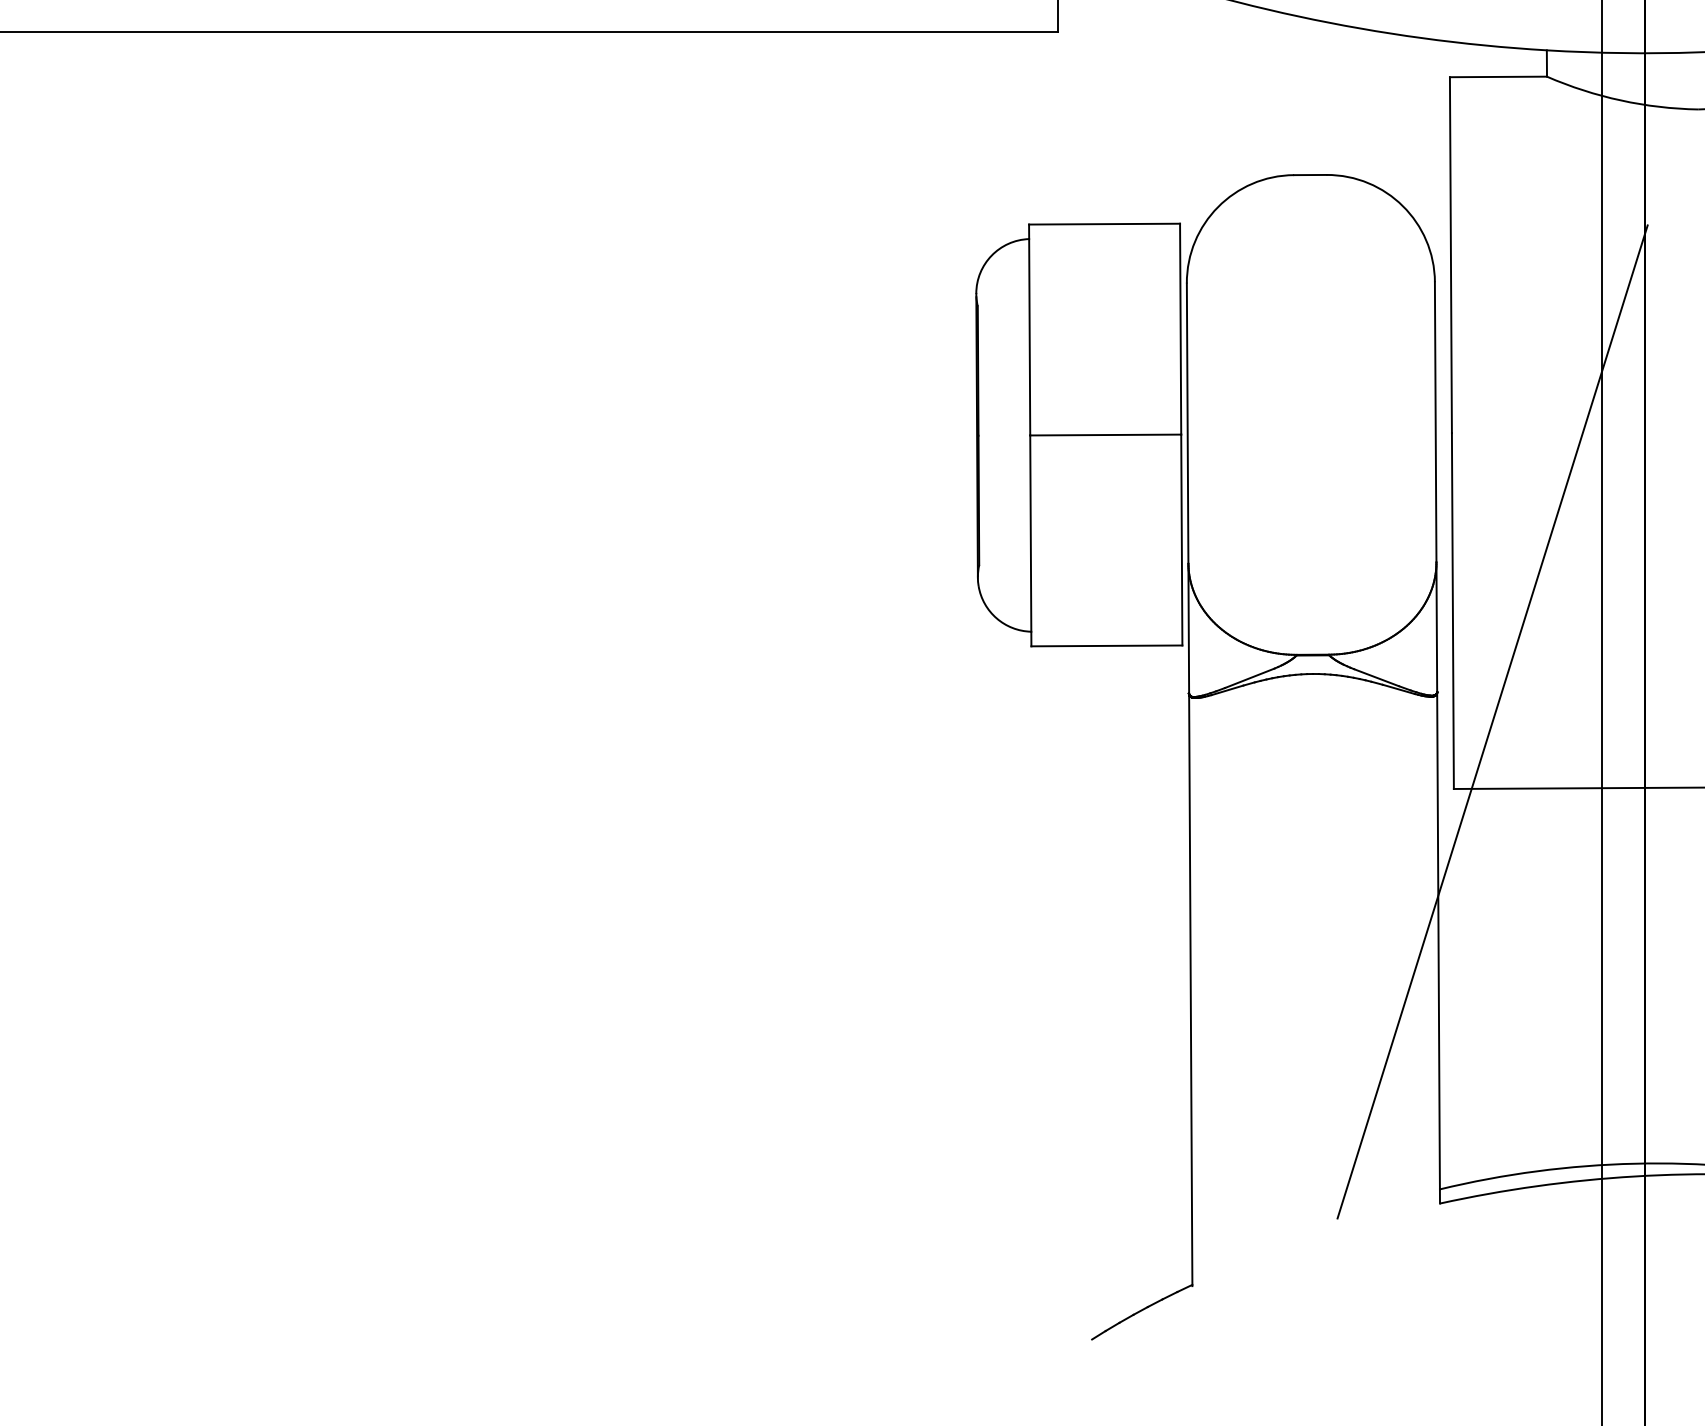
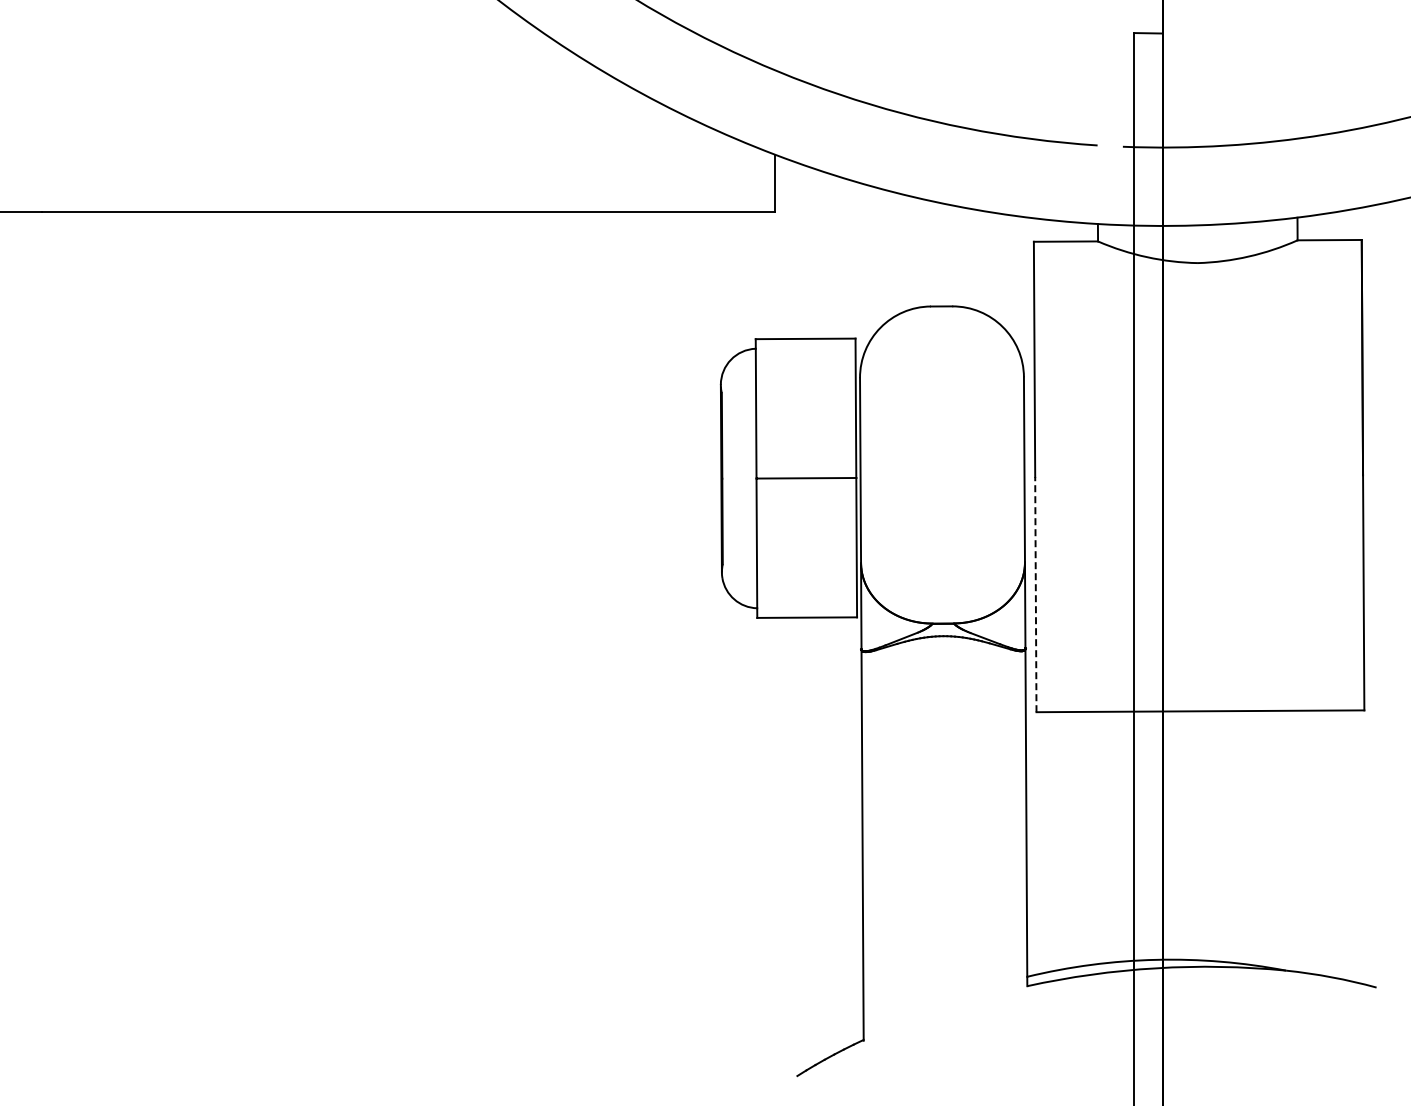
line: (1452, 610) -> (1035, 594), solid -> dashed
line: (1491, 721) -> (1061, 667), removed

